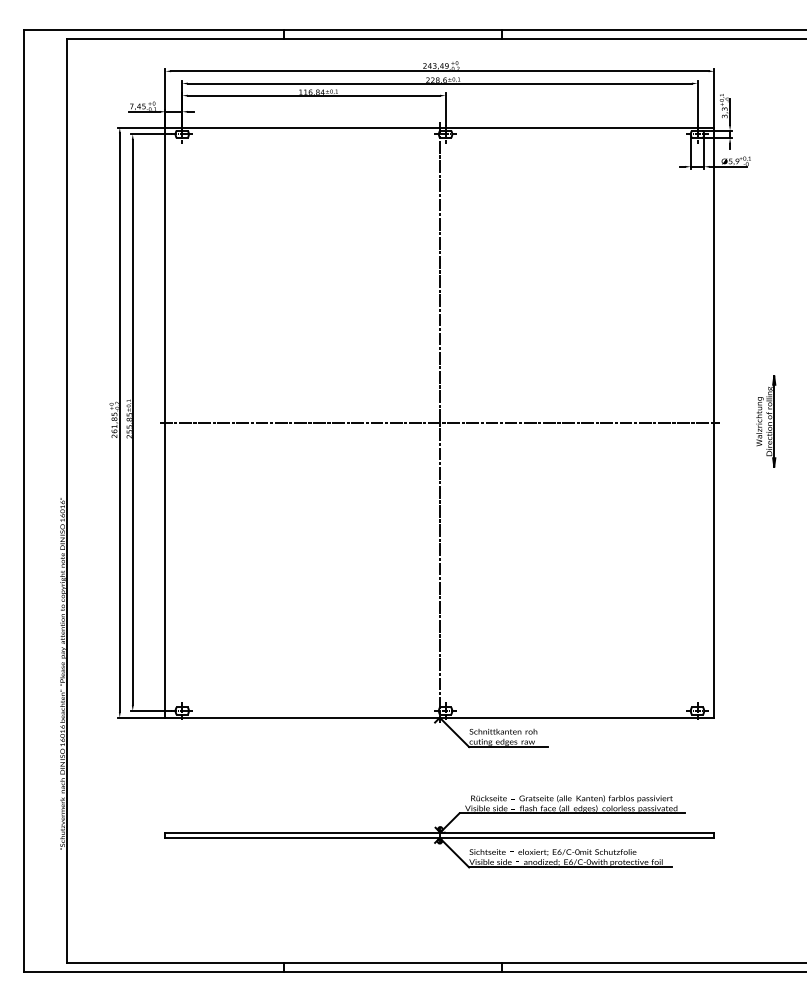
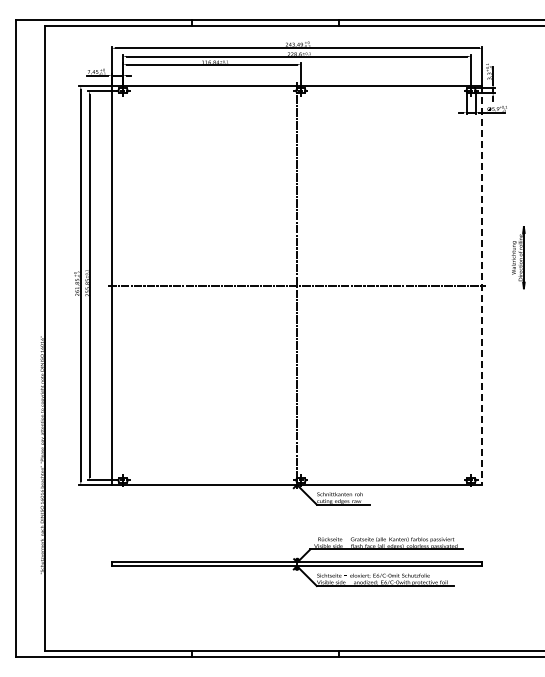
part: (766, 421) -> (518, 257), moved
line: (714, 424) -> (482, 286), solid -> dashed

